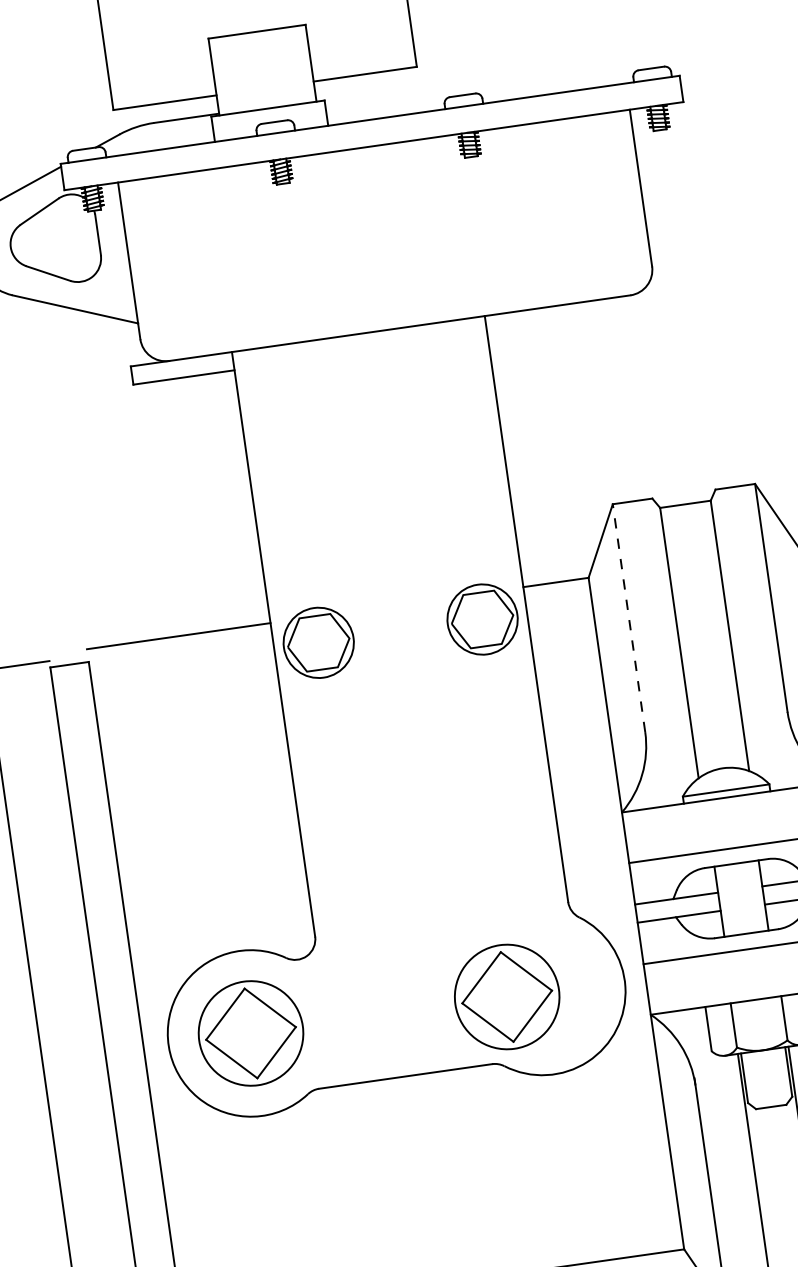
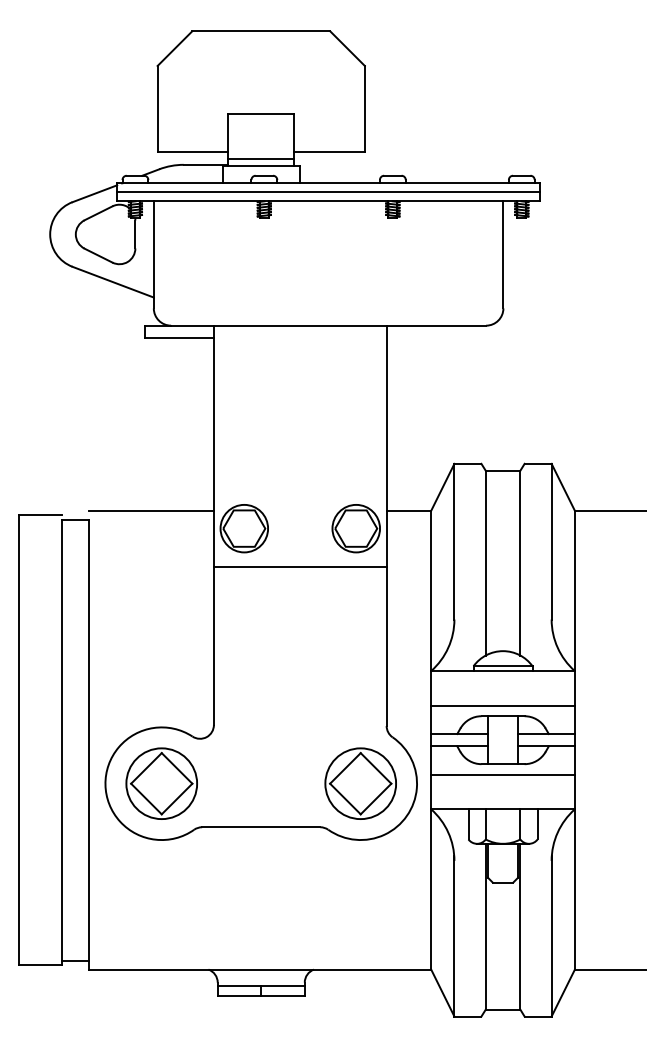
line: (266, 98) -> (261, 159), added
line: (371, 133) -> (328, 192), added
line: (629, 617) -> (454, 541), dashed -> solid
line: (407, 688) -> (299, 567), added
part: (506, 996) -> (360, 783), moved

